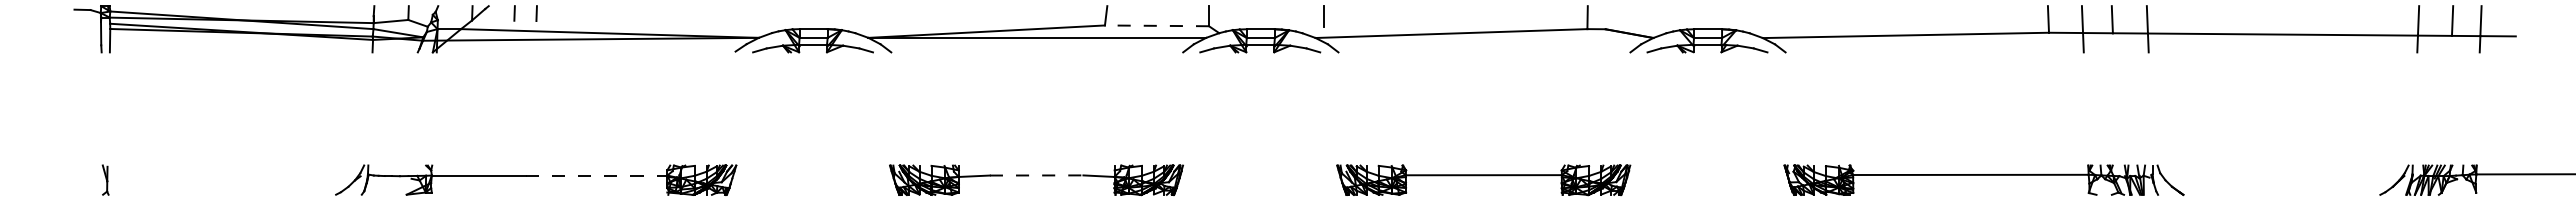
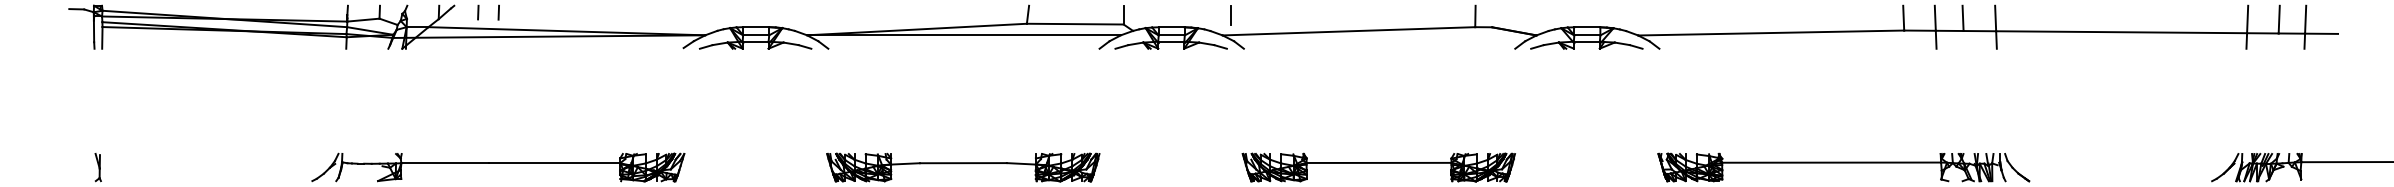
line: (1156, 25) -> (1074, 23), dashed -> solid
line: (596, 175) -> (554, 163), dashed -> solid
line: (1036, 175) -> (963, 163), dashed -> solid

